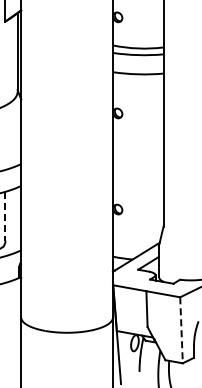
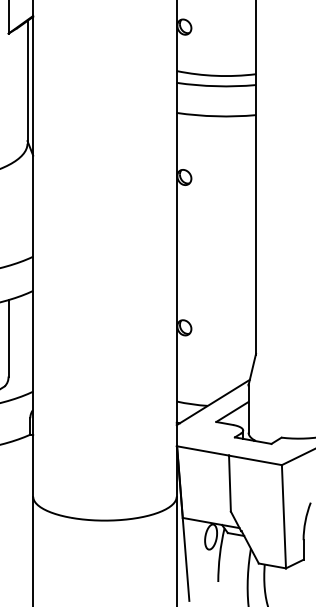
line: (5, 216) -> (8, 338), dashed -> solid
line: (181, 330) -> (283, 517), dashed -> solid

